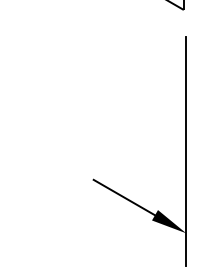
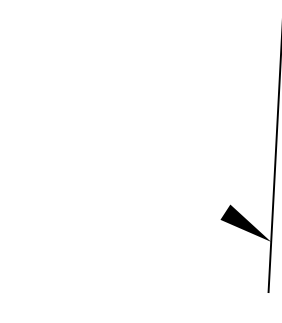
line: (124, 197) -> (180, 182), removed

